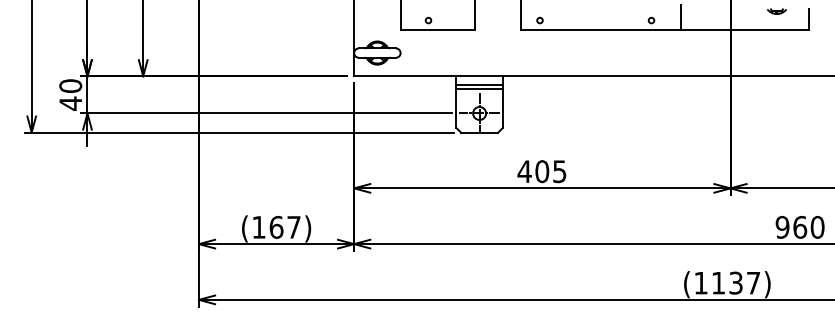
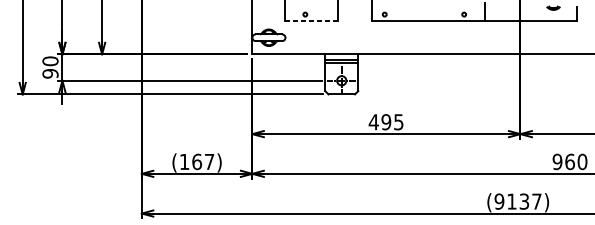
line: (438, 29) -> (312, 20), solid -> dashed
text: (70, 103) -> (50, 73), 40 -> 90
text: (542, 171) -> (386, 122), 405 -> 495
text: (700, 282) -> (499, 201), (1137) -> (9137)

